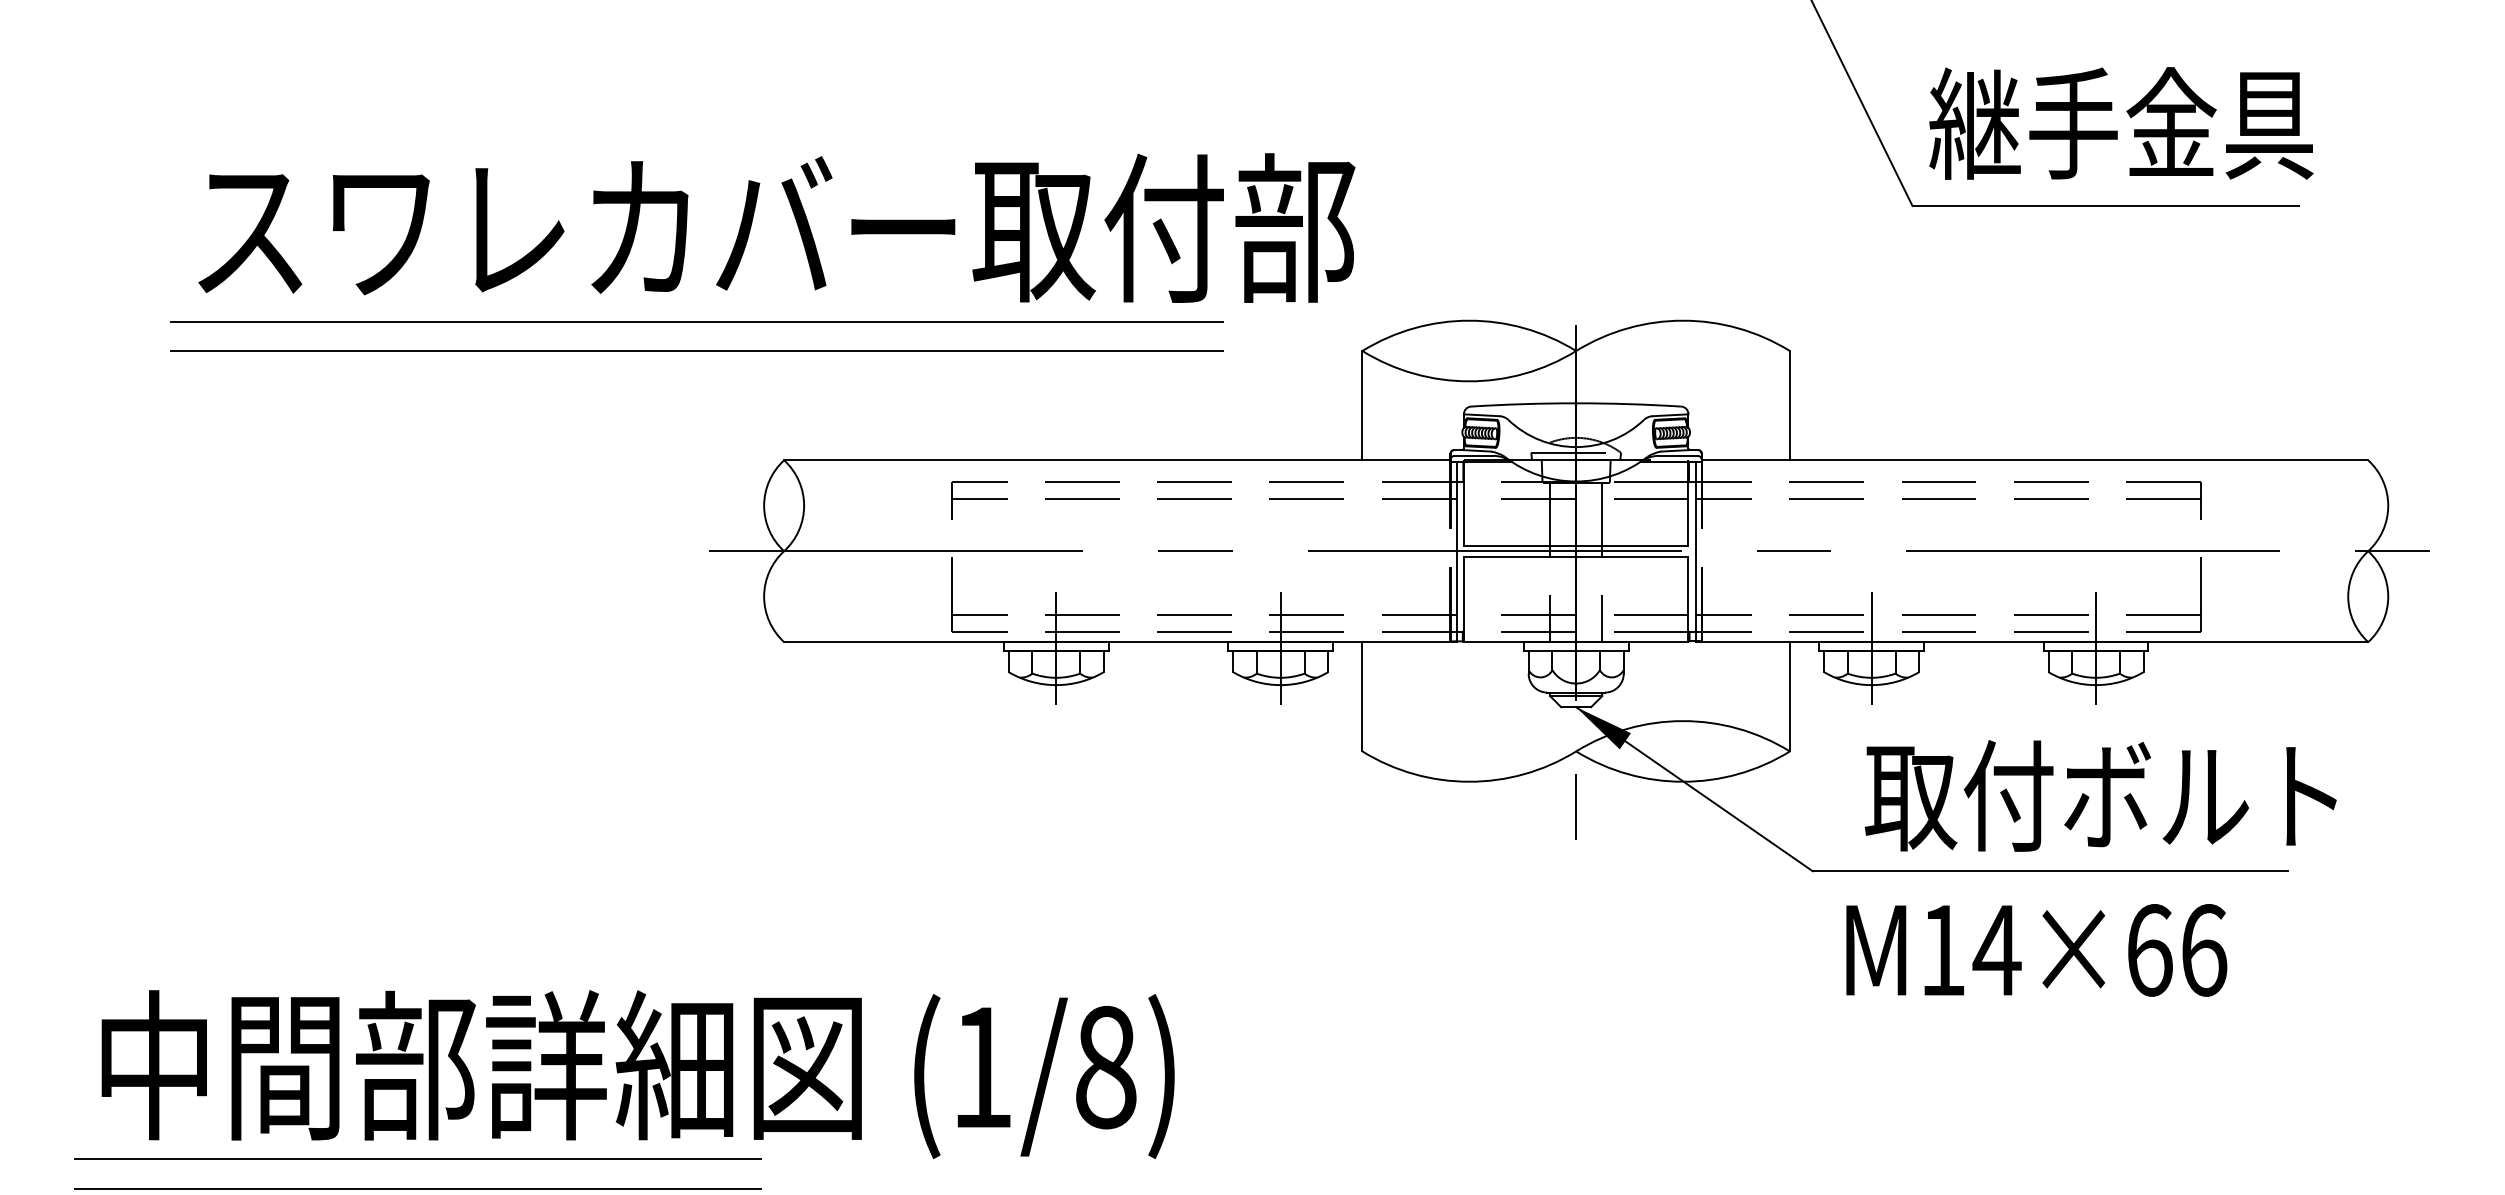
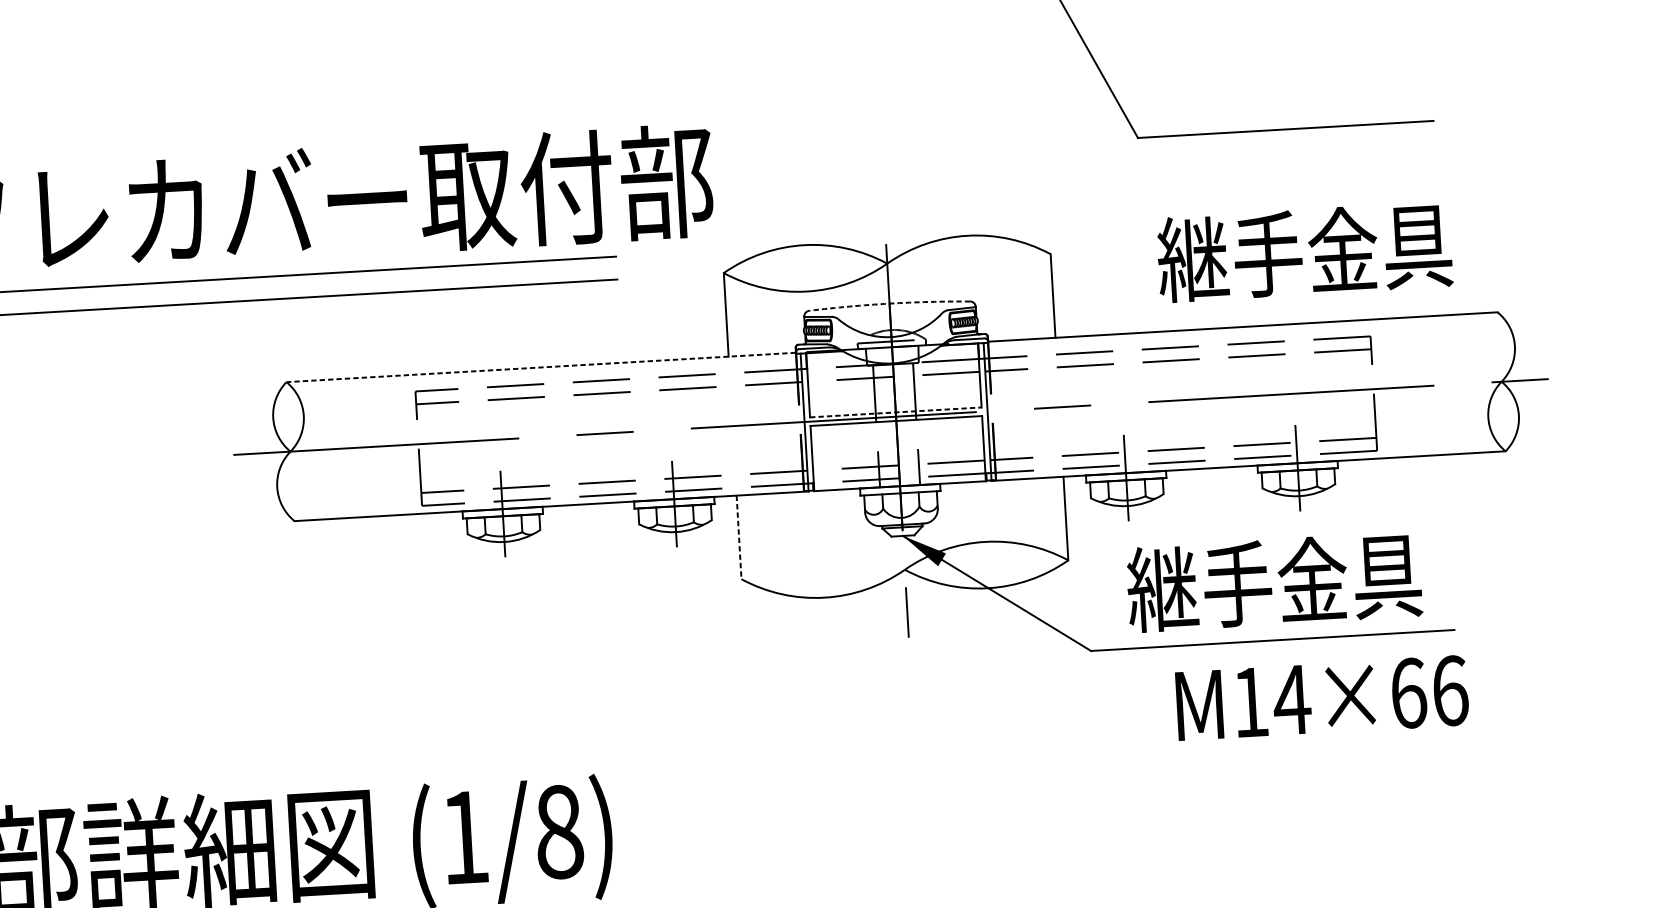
text: (2121, 123) -> (1304, 252), moved
arc: (1576, 403) -> (889, 303), solid -> dashed
line: (1116, 460) -> (540, 367), solid -> dashed
line: (1576, 545) -> (896, 412), solid -> dashed
line: (1362, 696) -> (739, 537), solid -> dashed
text: (2100, 795) -> (1307, 580), 取付ボルト -> 継手金具
text: (2036, 950) -> (1322, 698), moved

